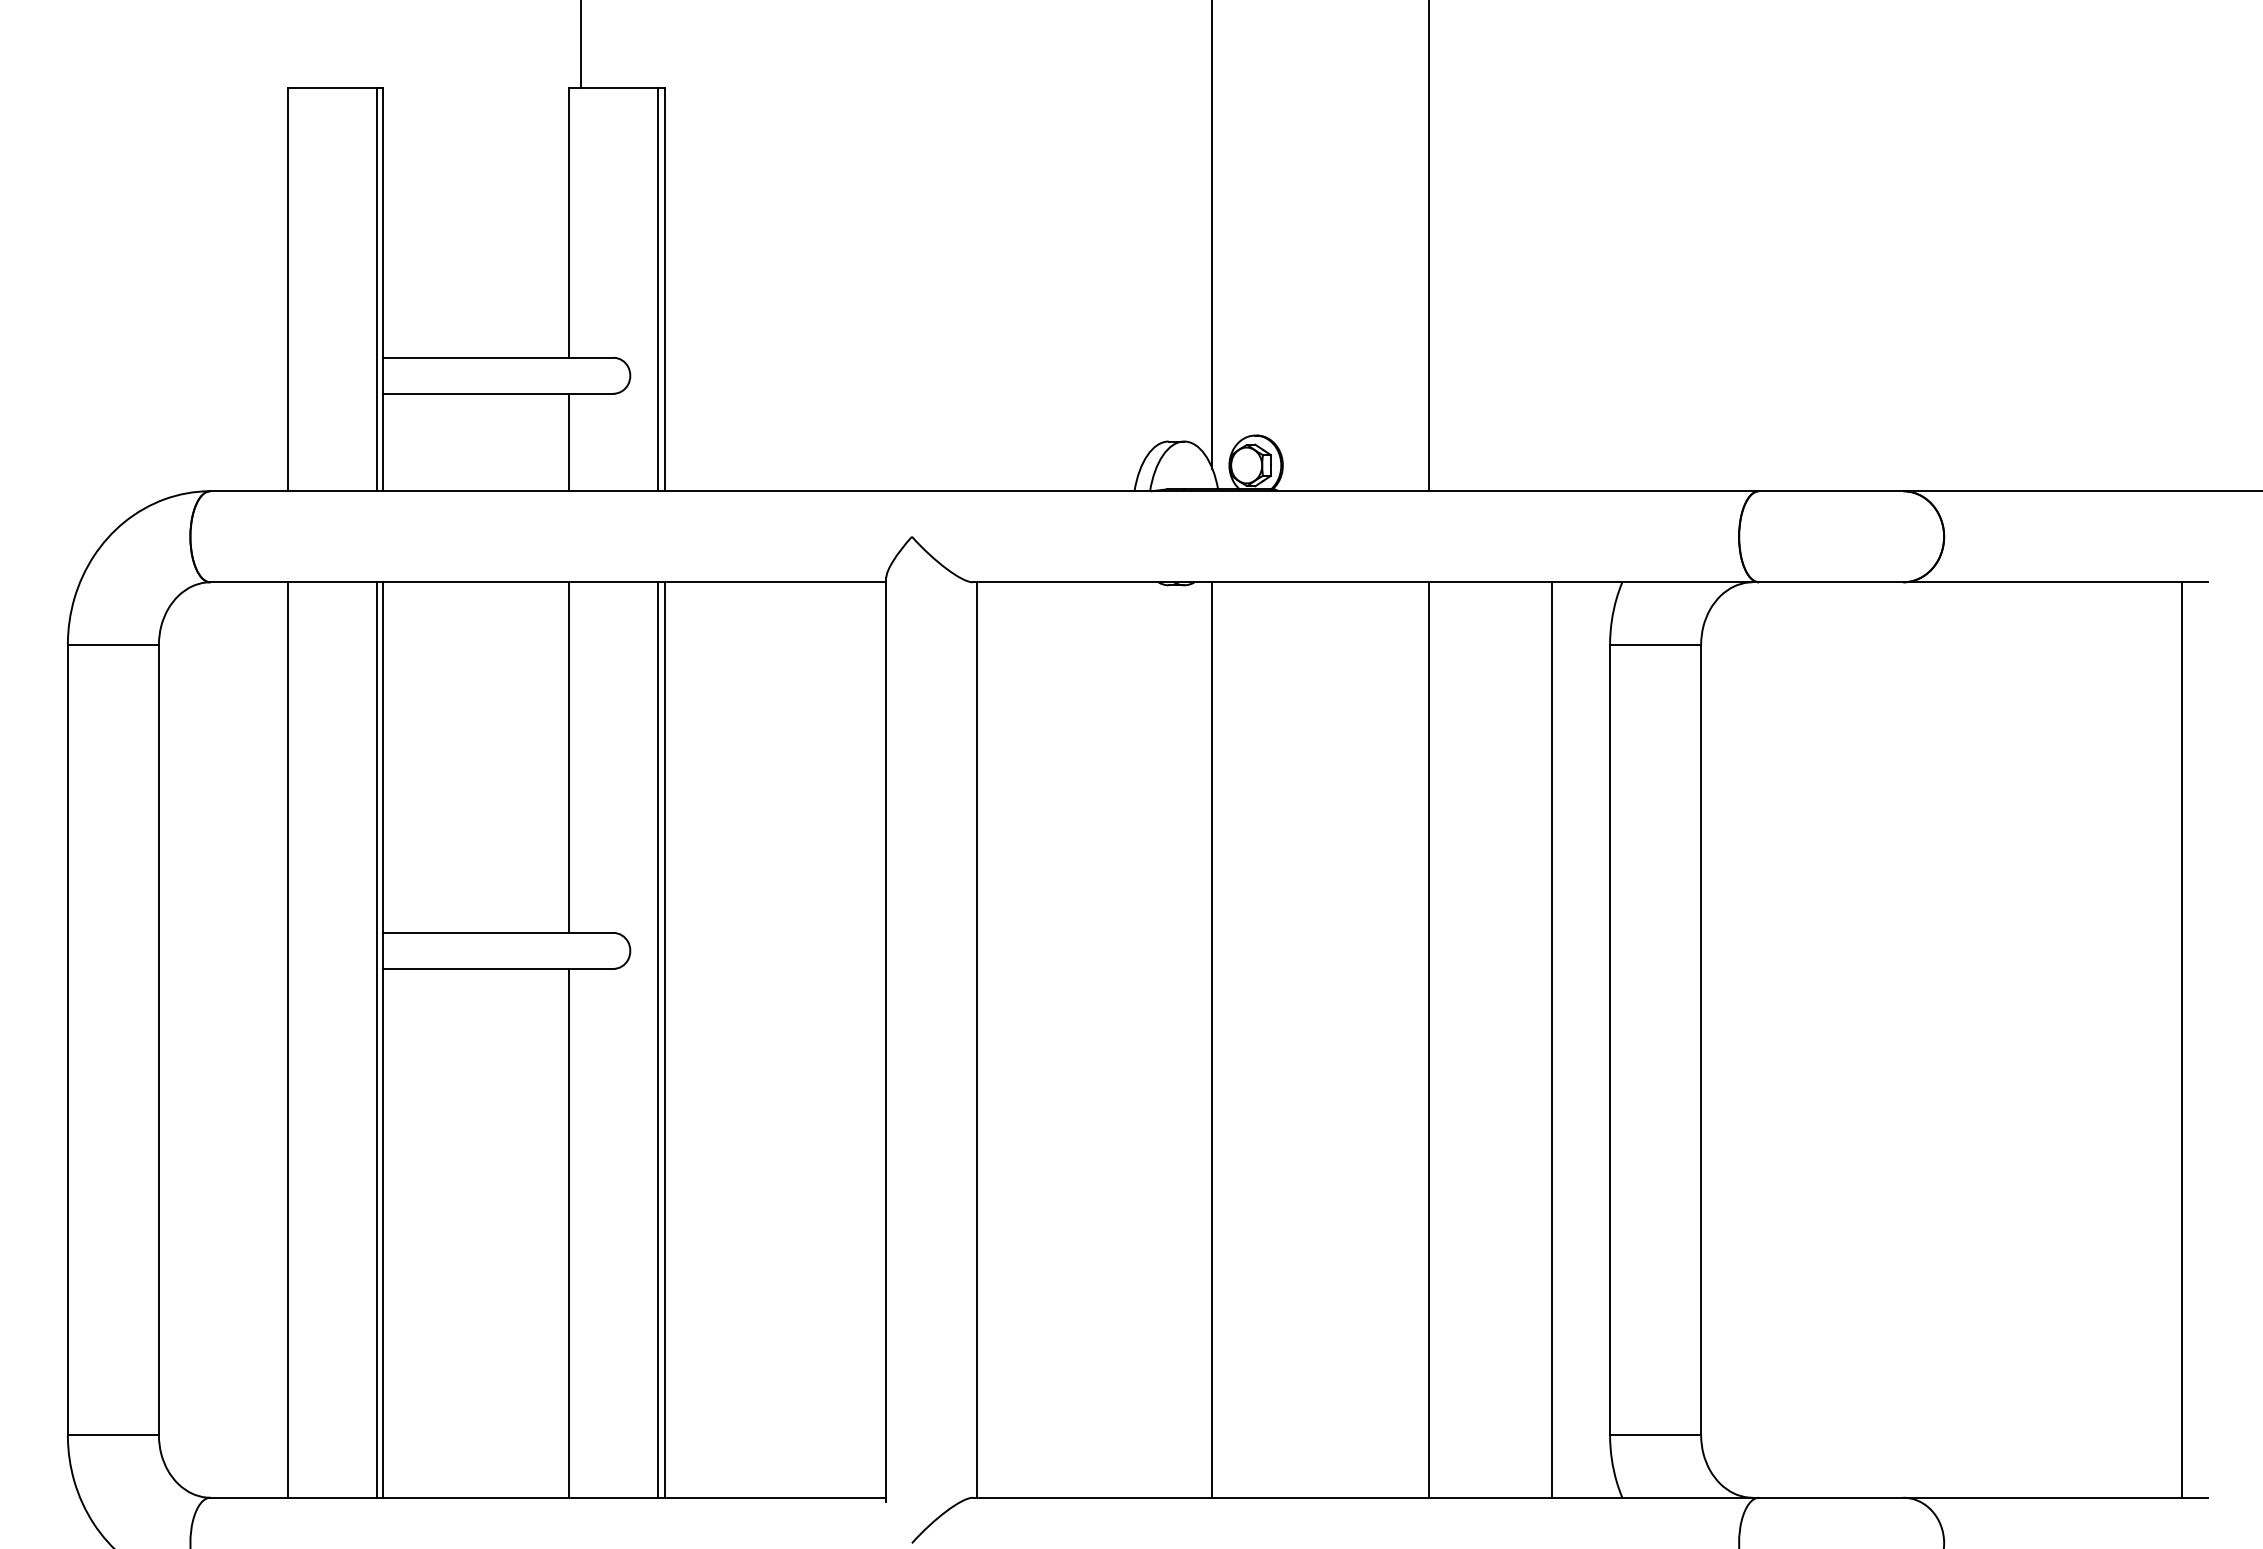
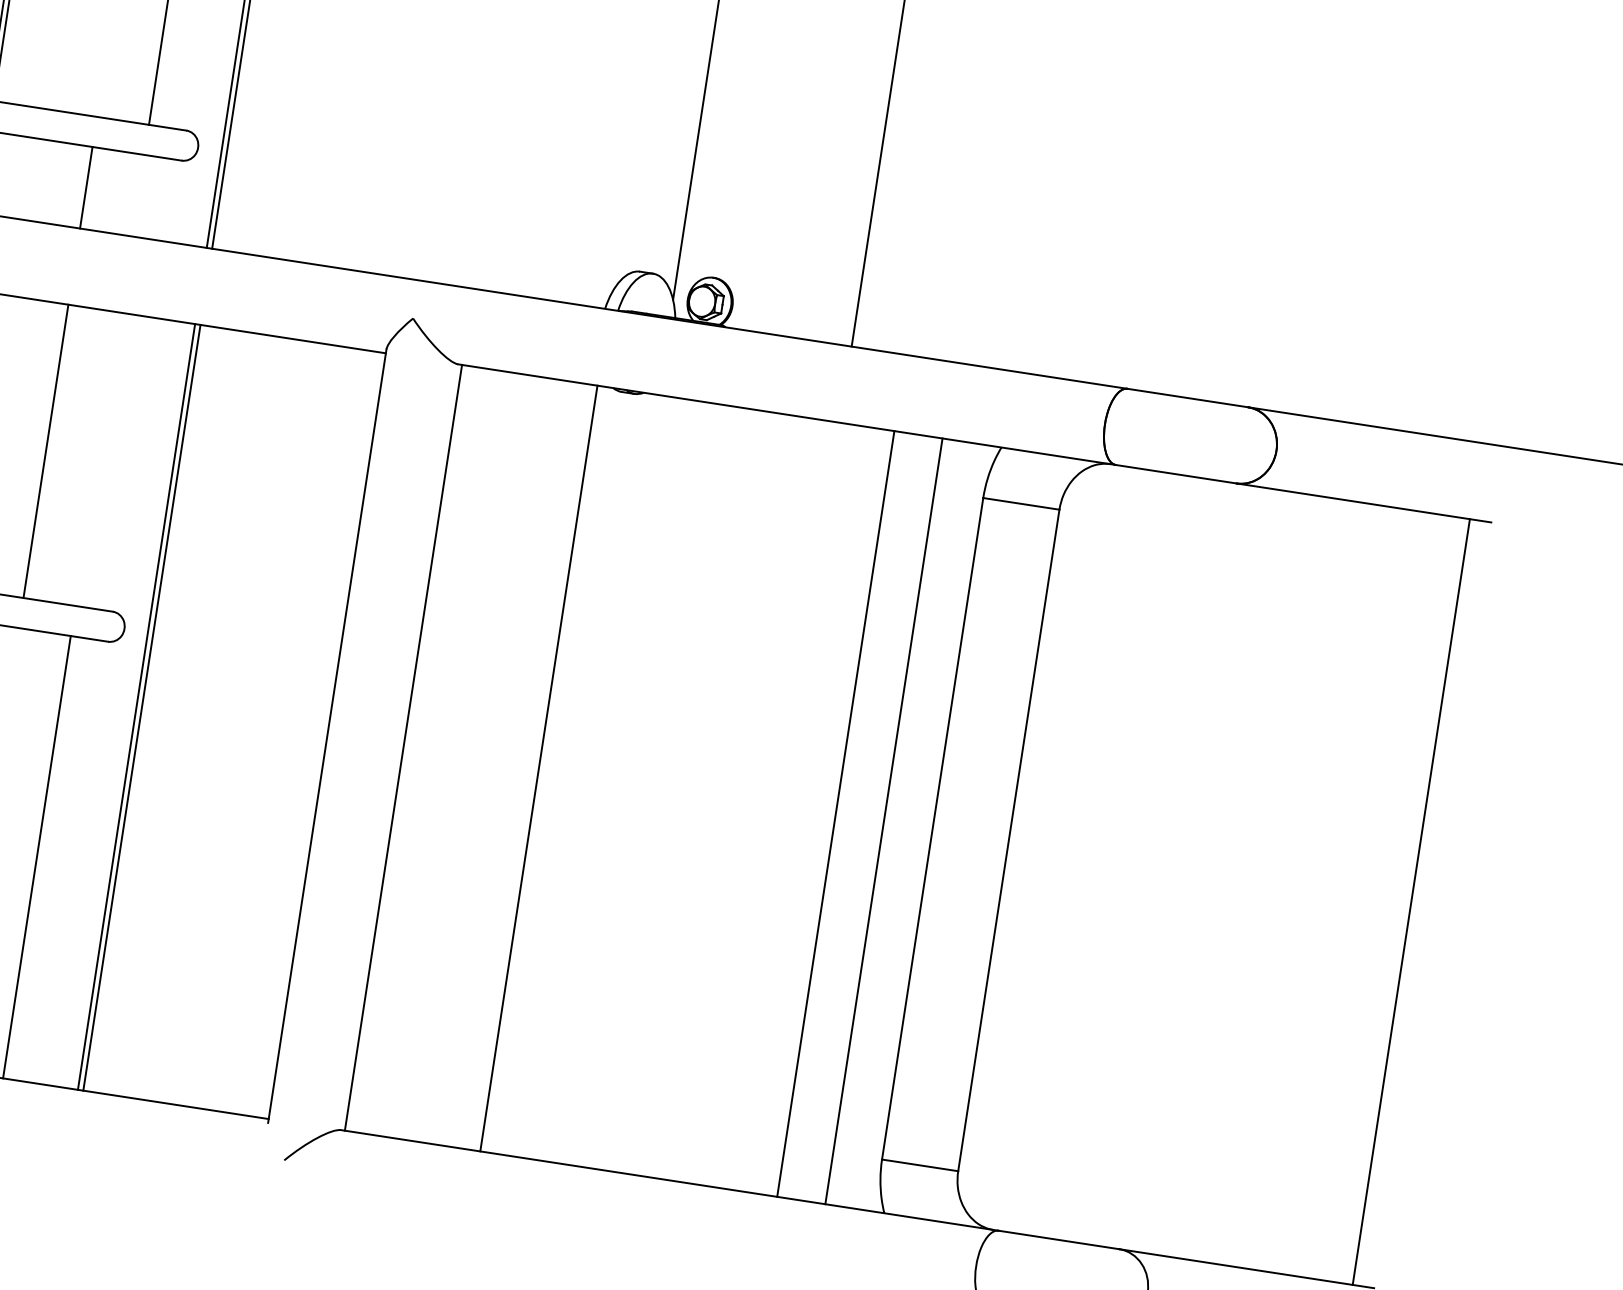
line: (568, 442) -> (86, 187), moved
line: (568, 757) -> (45, 451), moved
line: (1212, 1039) -> (539, 768), moved
line: (1429, 1039) -> (836, 813), moved

